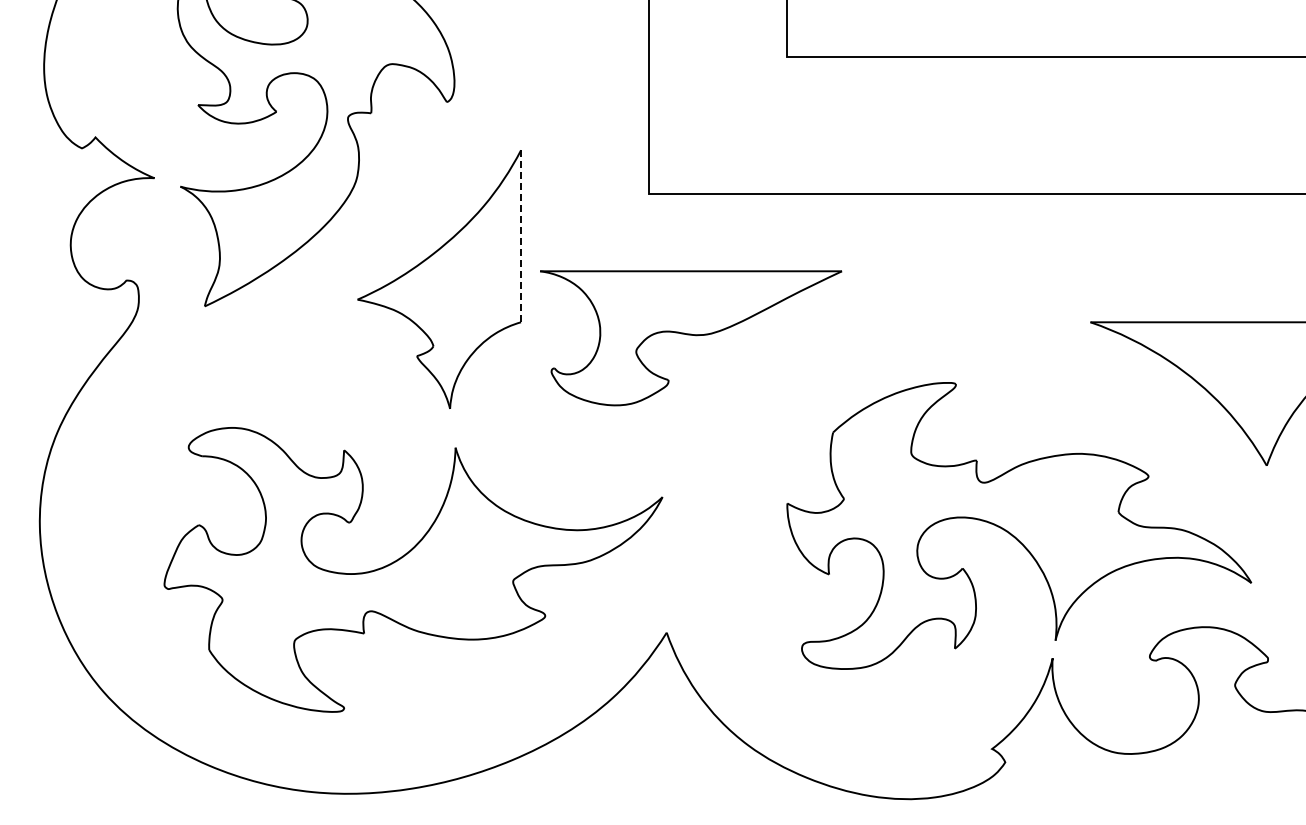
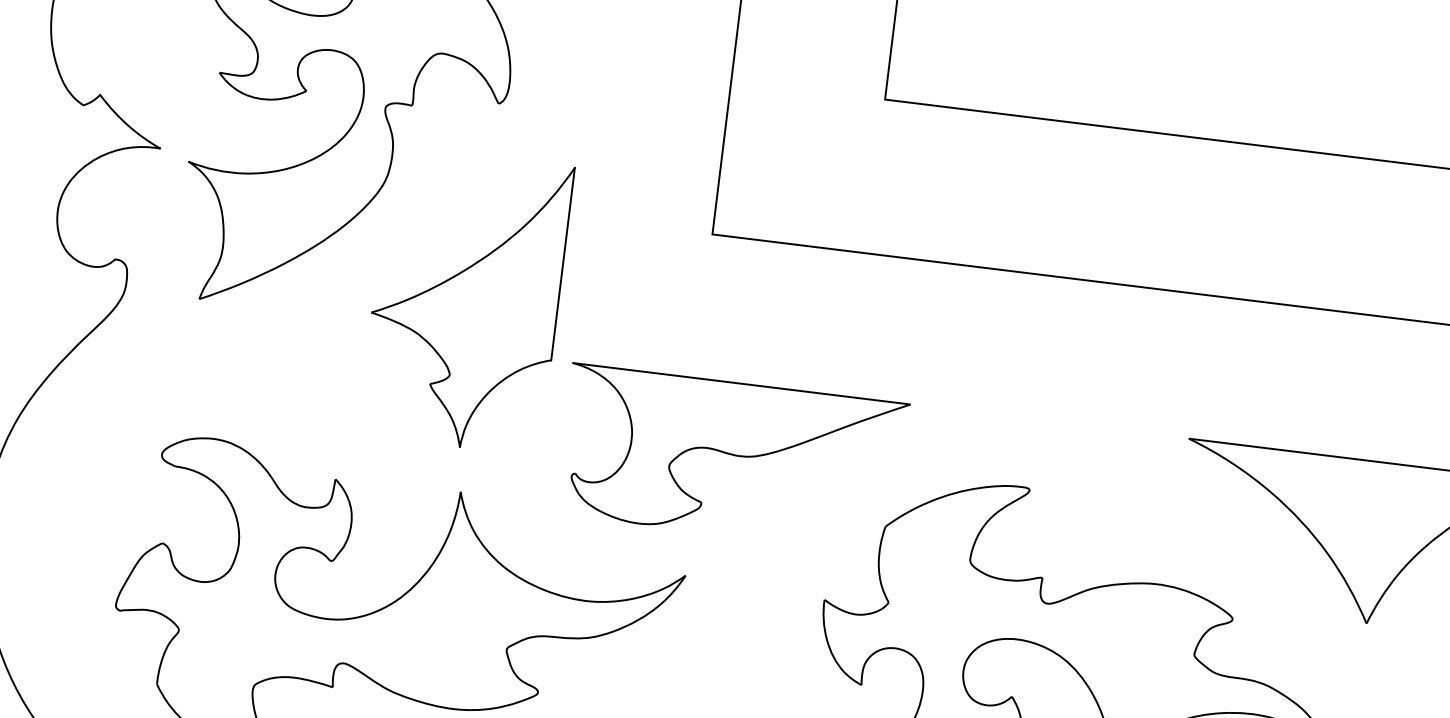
line: (521, 236) -> (563, 264), dashed -> solid
part: (691, 338) -> (732, 459), moved

